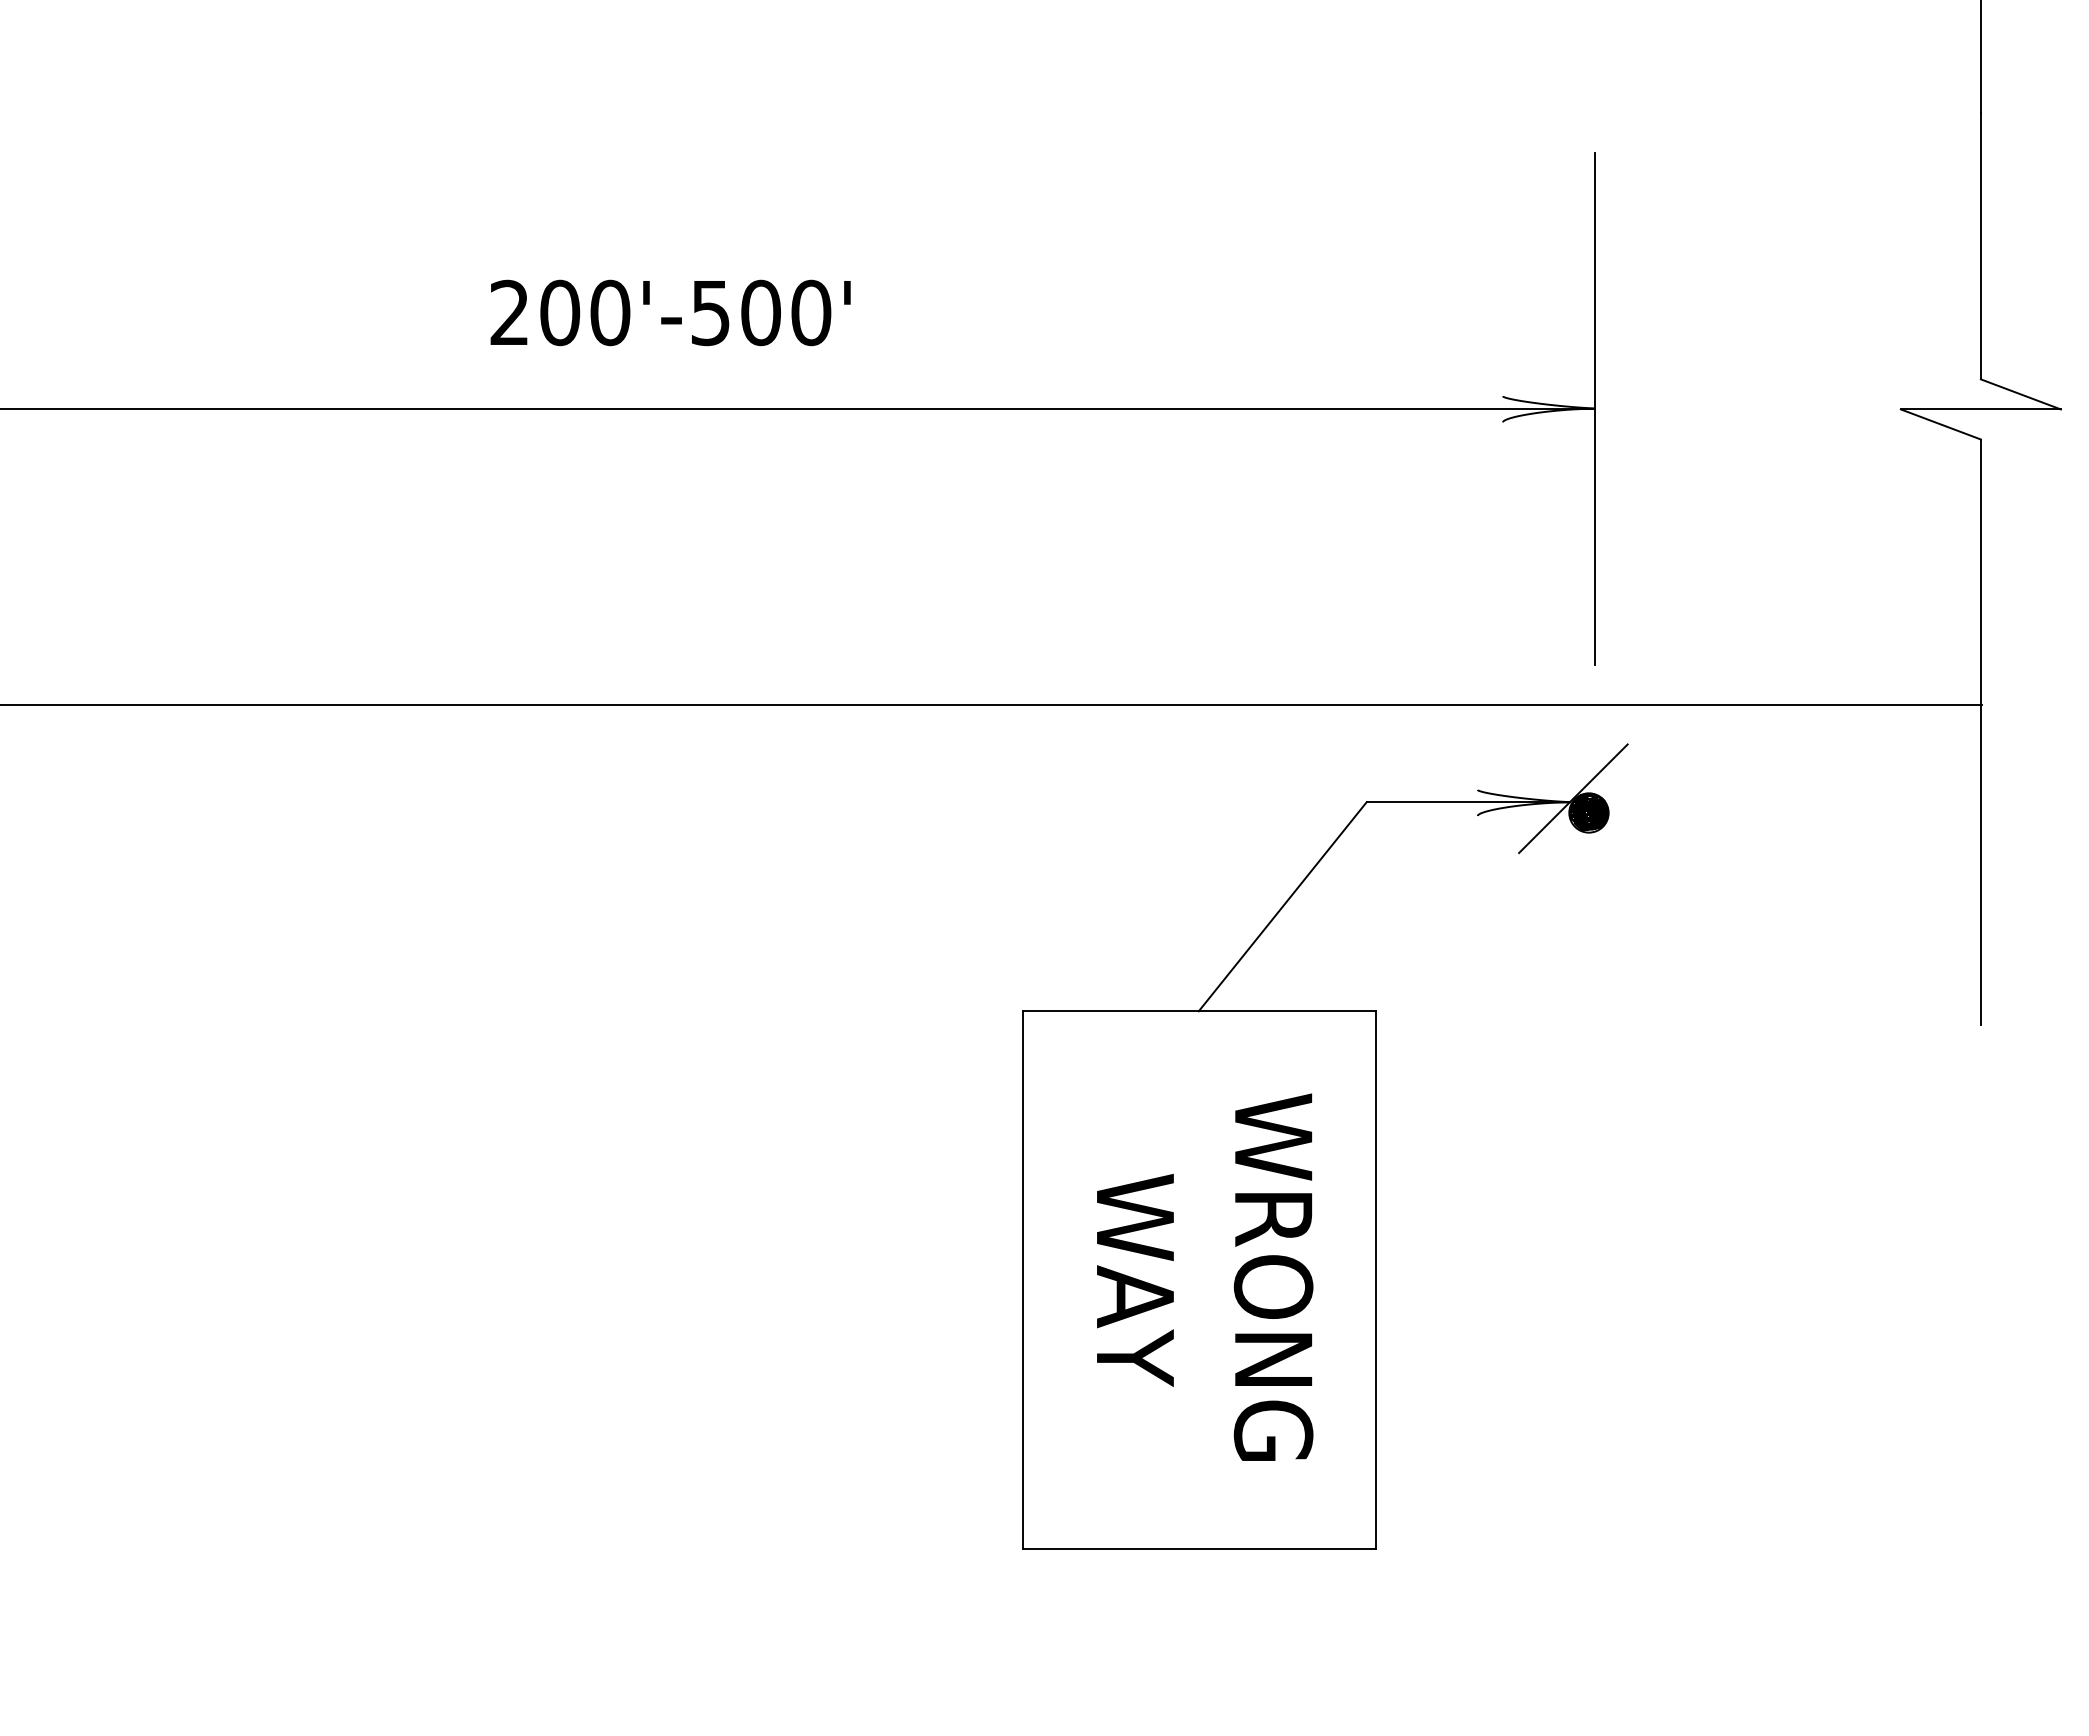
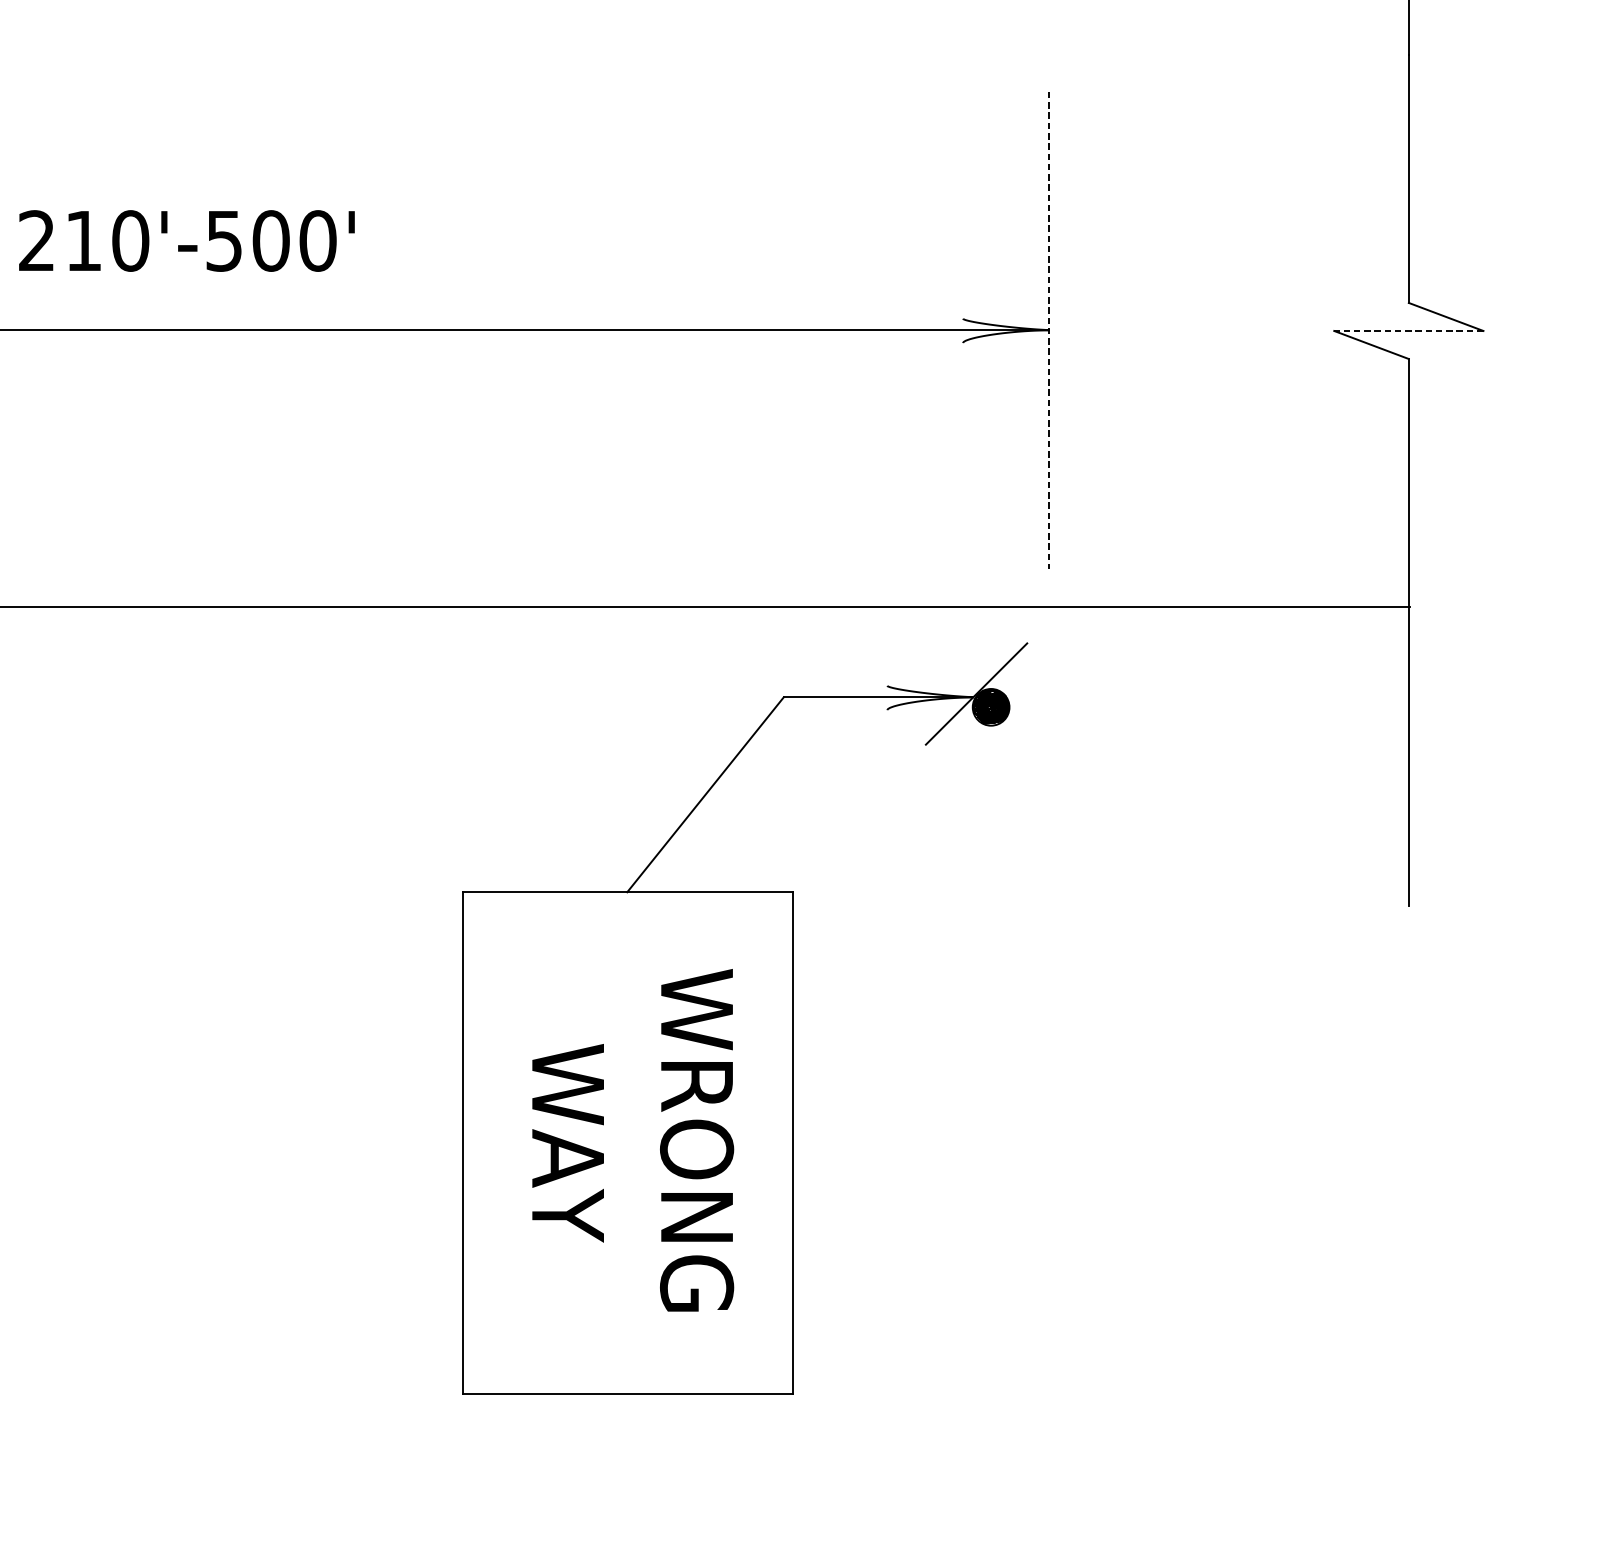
text: (560, 312) -> (84, 240), 200'-500' -> 210'-500'
line: (1595, 409) -> (1049, 331), solid -> dashed
line: (1980, 409) -> (1408, 331), solid -> dashed
part: (1325, 1146) -> (745, 1018), moved

